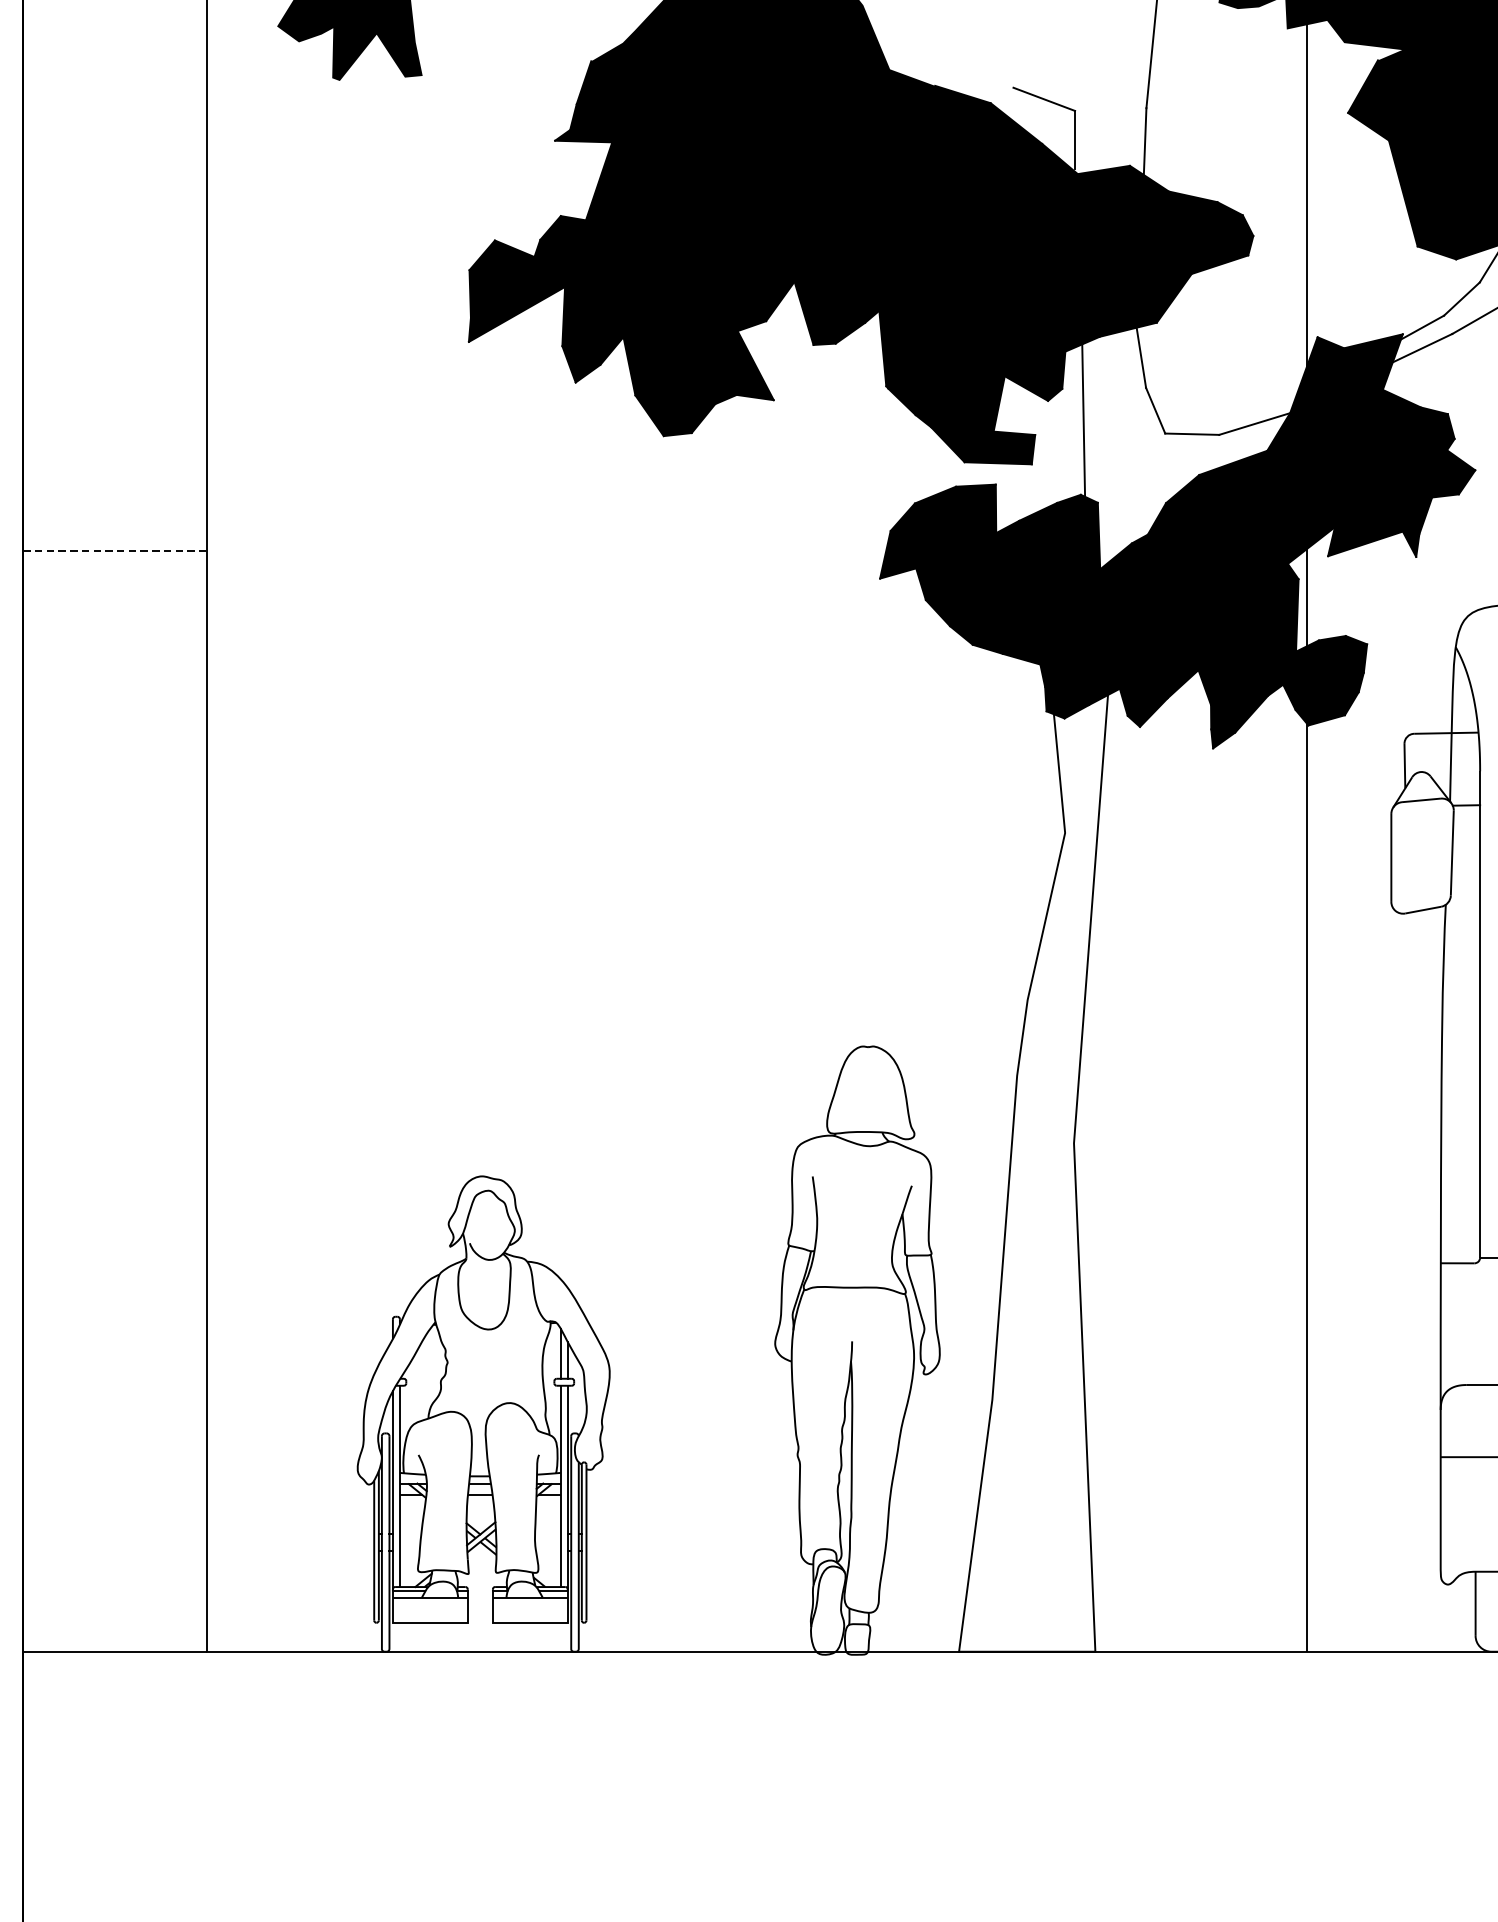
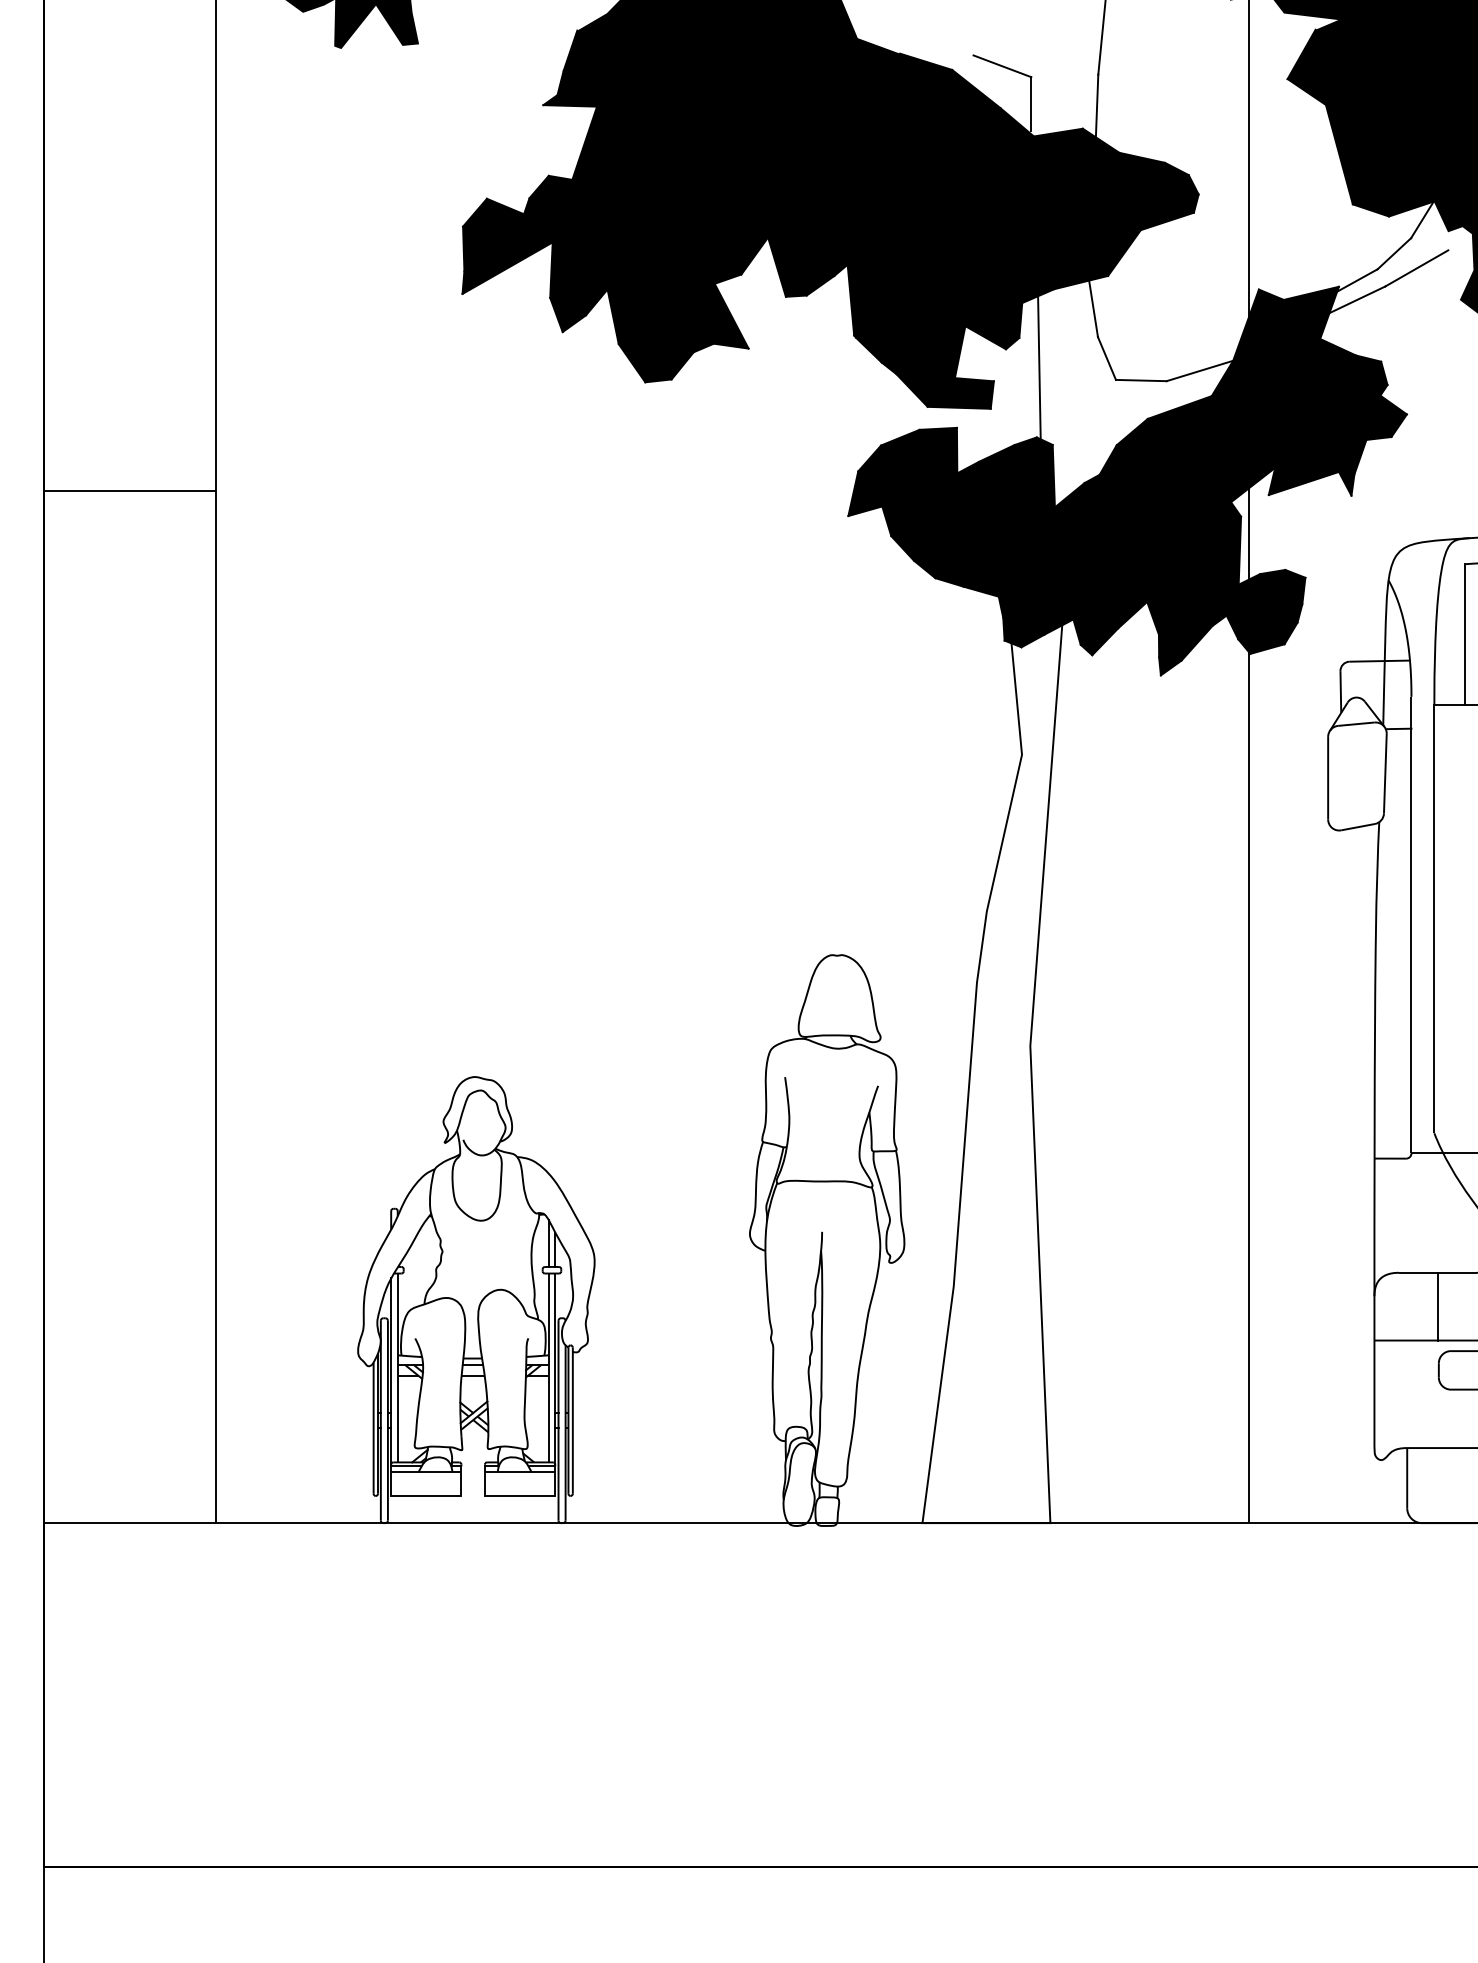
line: (115, 551) -> (130, 490), dashed -> solid

